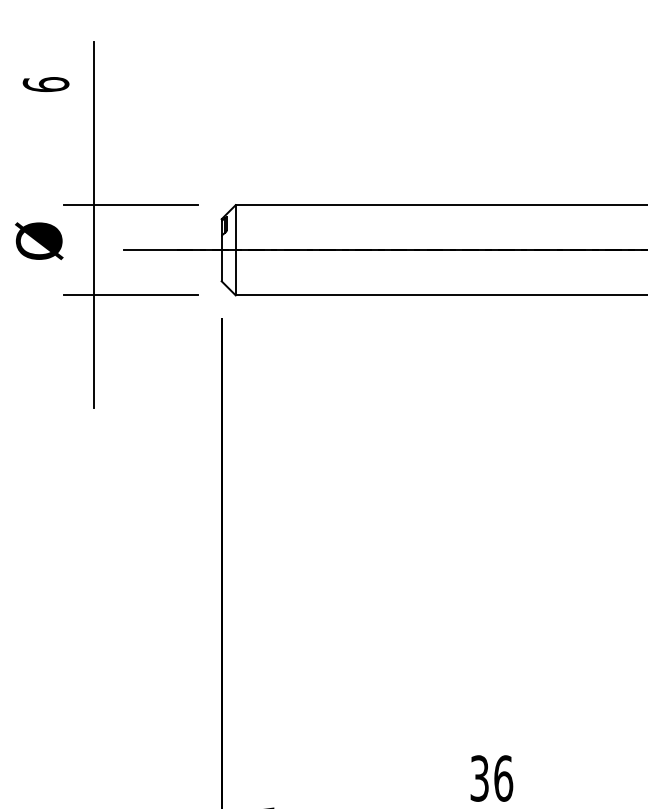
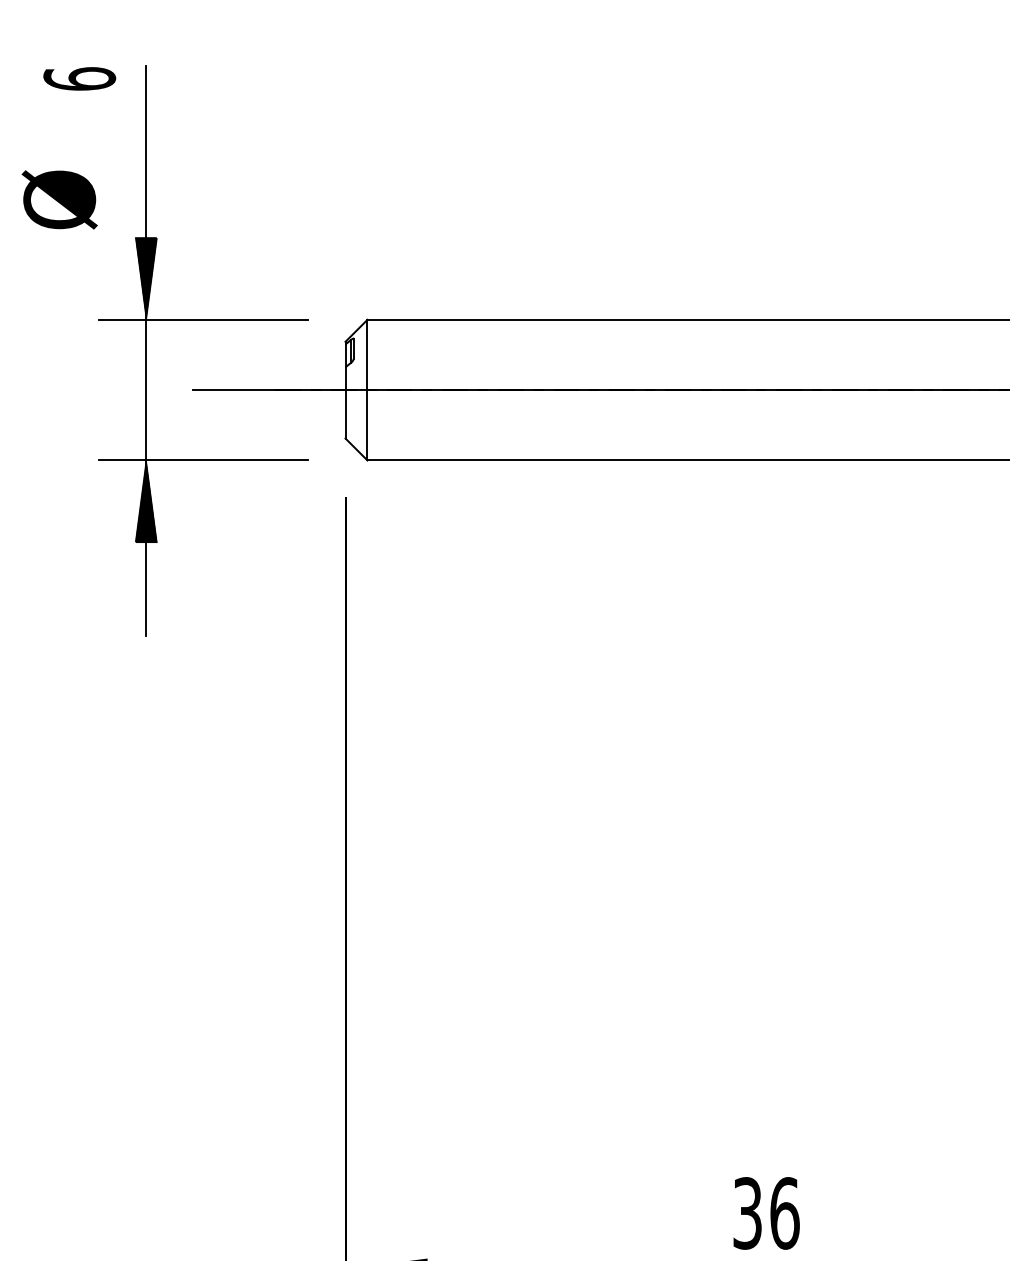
text: (45, 84) -> (78, 78), moved
hatch: (93, 178) -> (145, 278), added
text: (39, 240) -> (60, 198), moved
hatch: (93, 321) -> (145, 501), added

